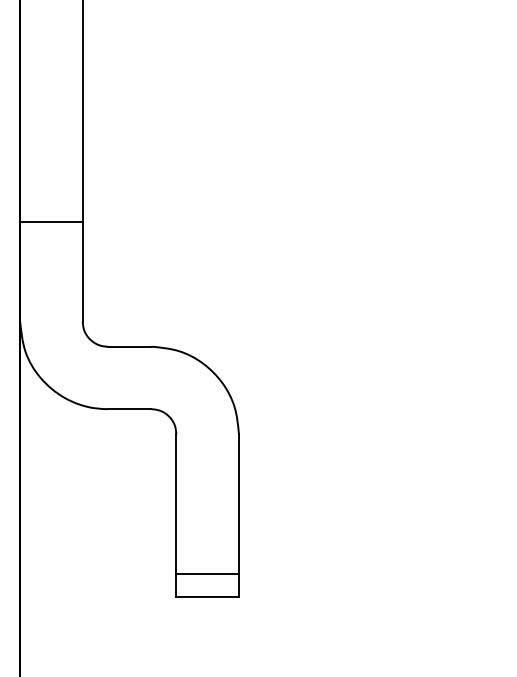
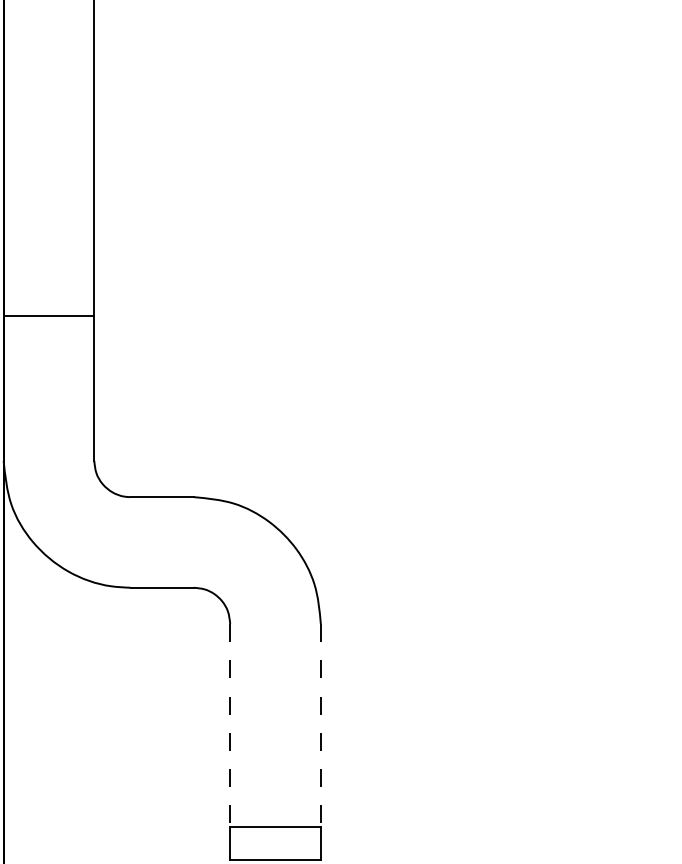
line: (176, 504) -> (230, 725), solid -> dashed
line: (238, 504) -> (320, 725), solid -> dashed

